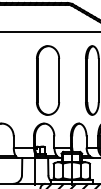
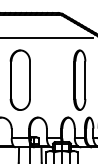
part: (47, 79) -> (19, 79), moved

